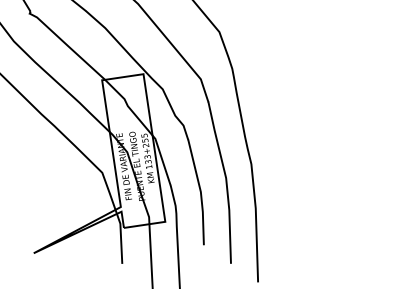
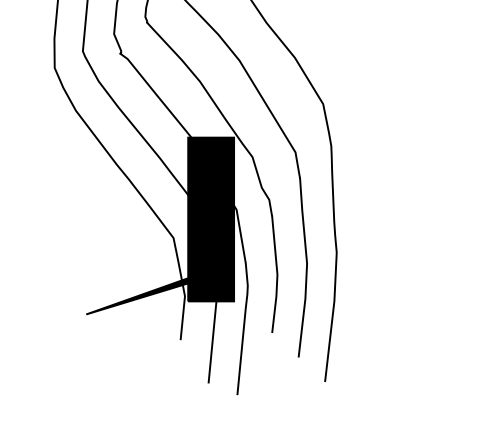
fill: (88, 163) -> (160, 225), added

